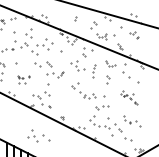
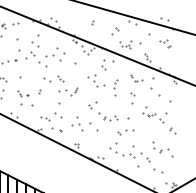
part: (23, 79) -> (29, 97), size x1.67
part: (129, 97) -> (159, 119), size x1.67
part: (38, 135) -> (84, 123), moved

